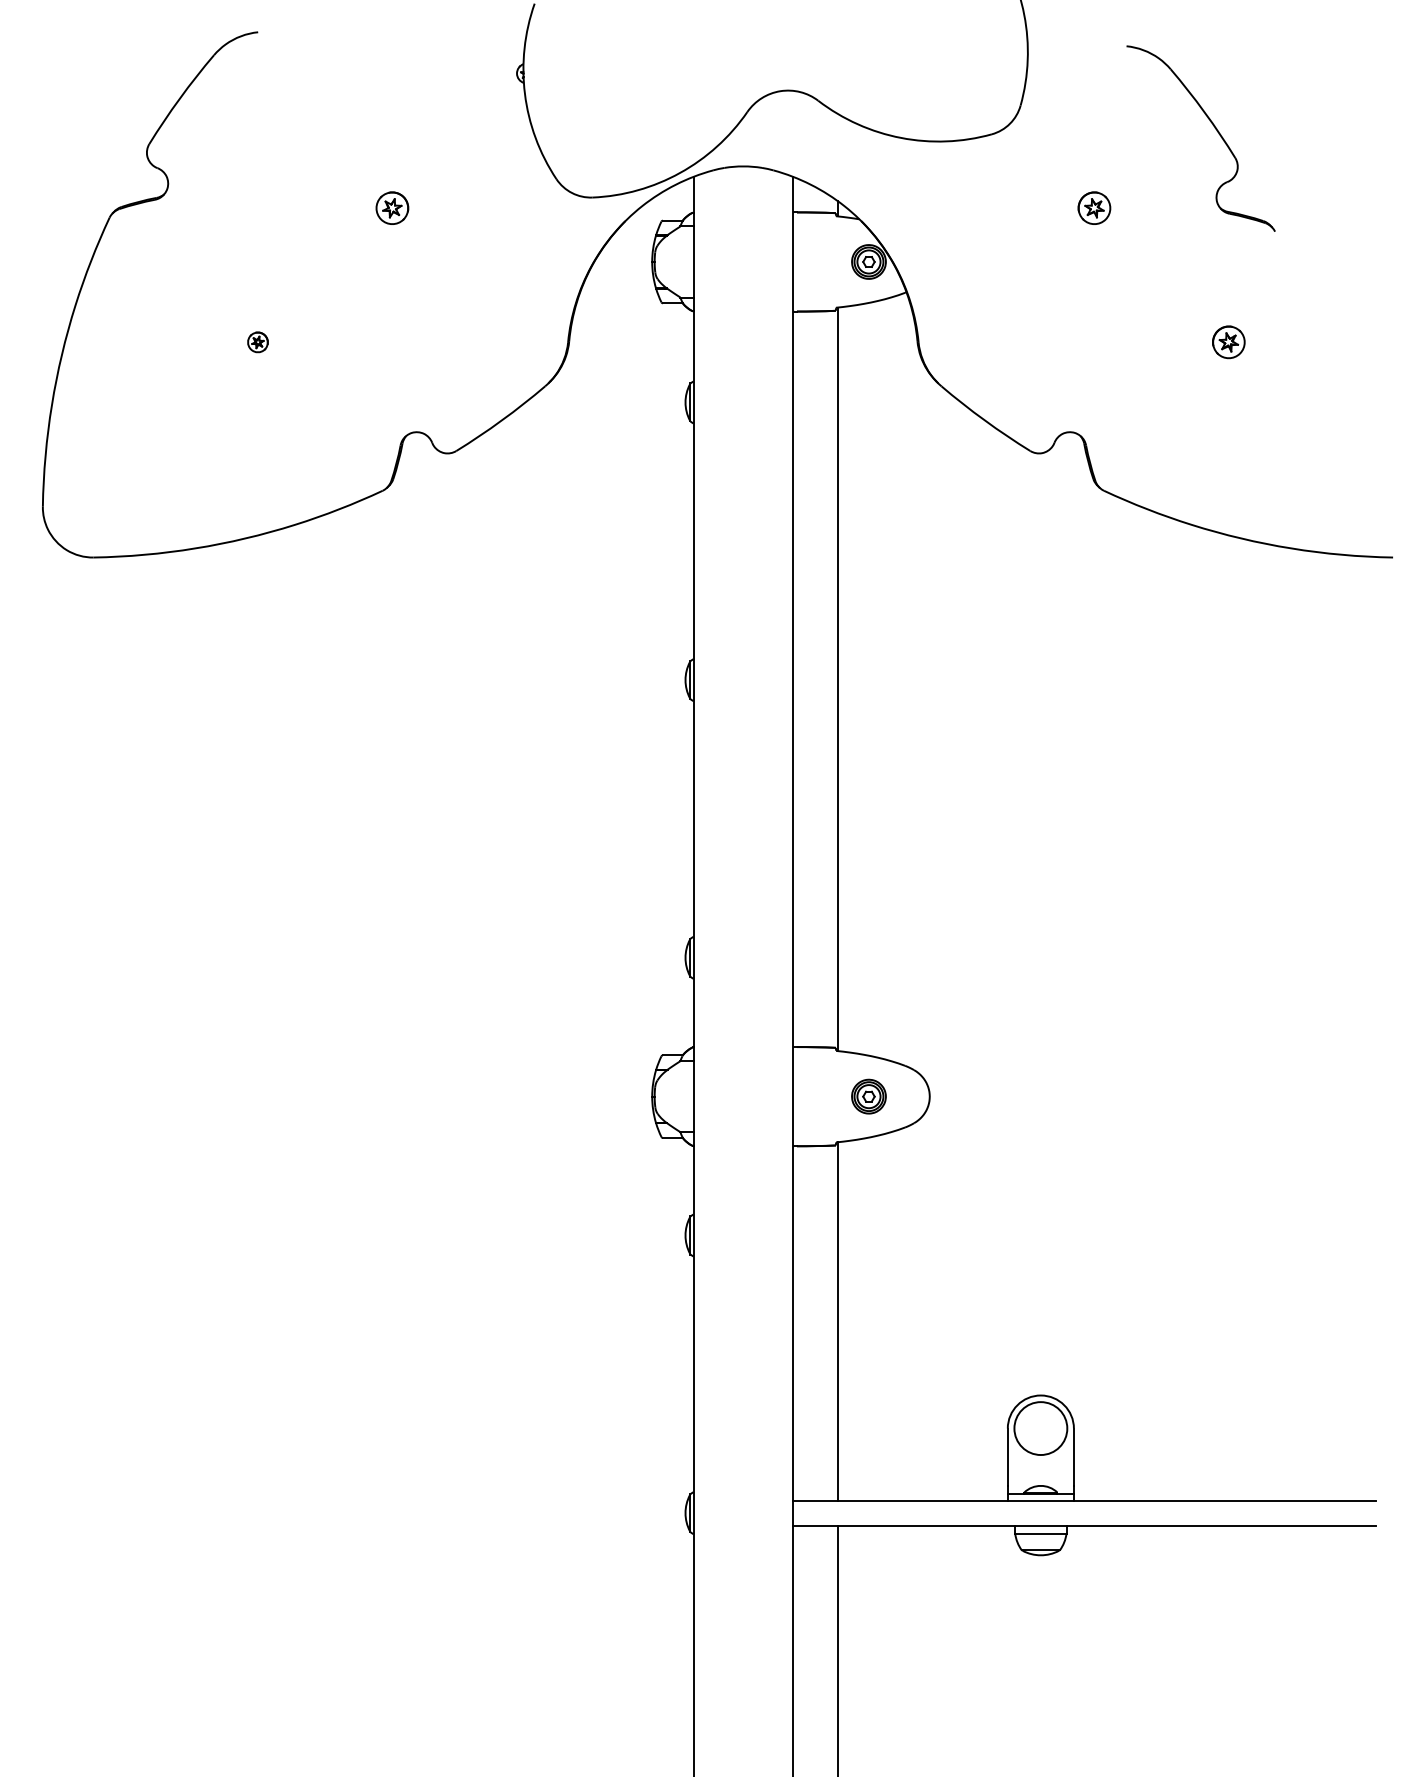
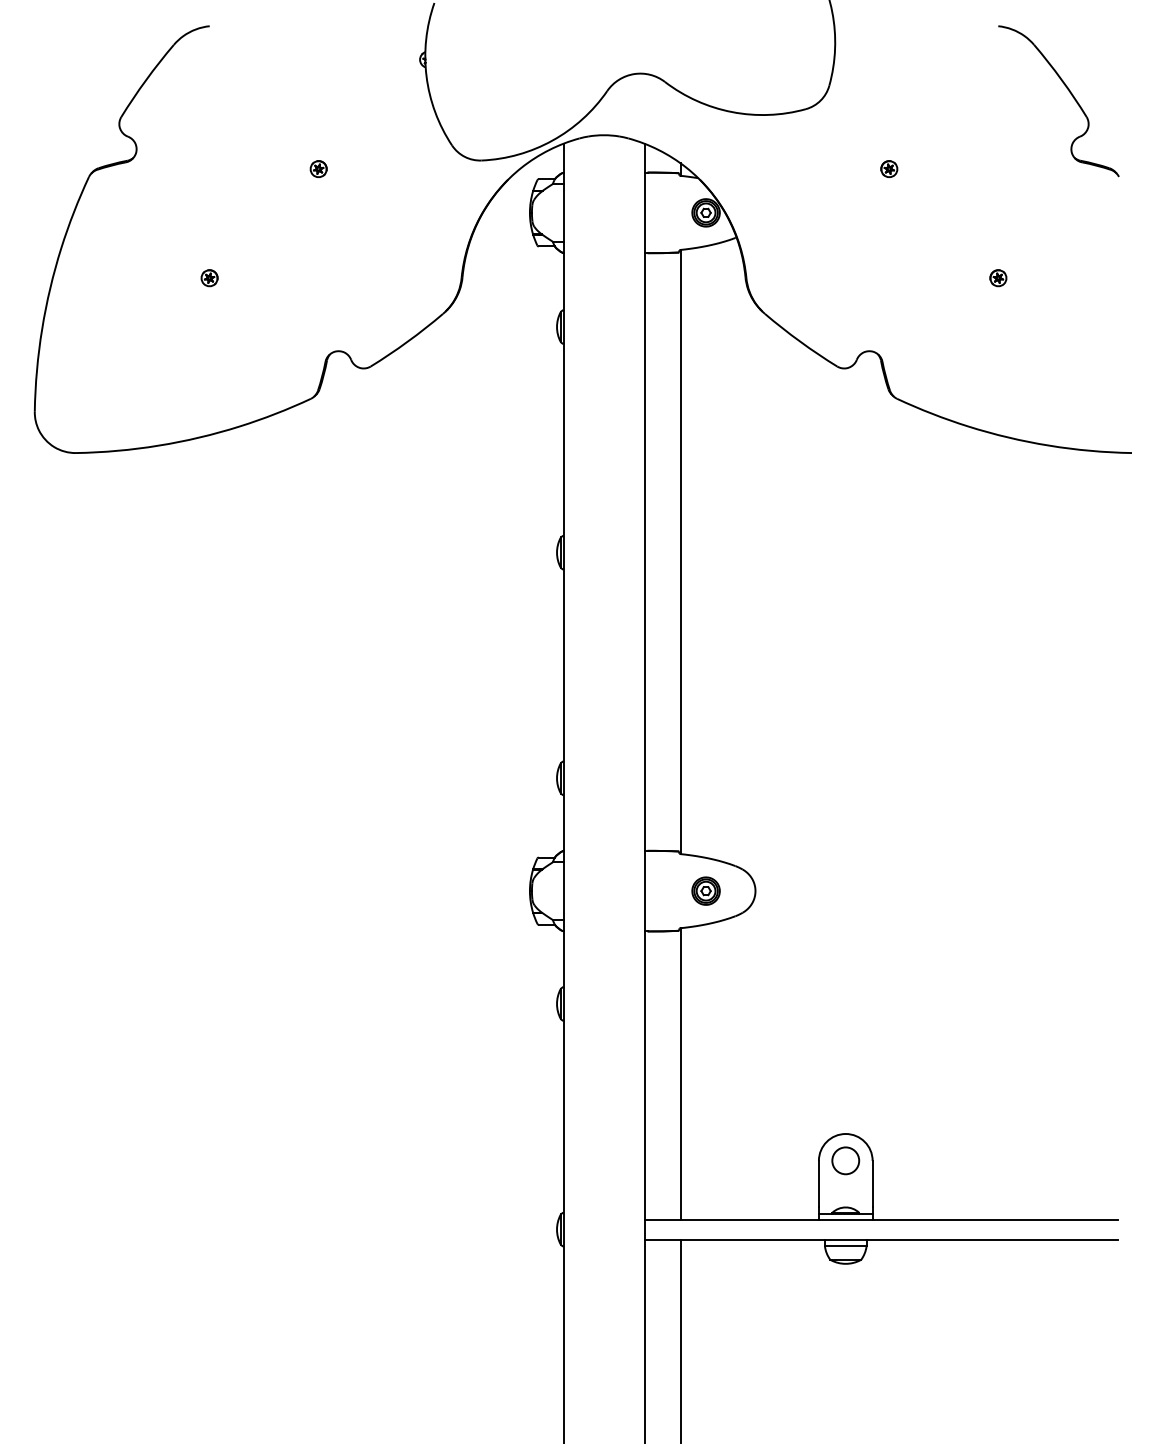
part: (1214, 128) -> (1069, 93), moved
part: (391, 207) -> (318, 168), size x0.62
part: (1094, 207) -> (889, 168), size x0.62
part: (1228, 342) -> (998, 278), size x0.62
circle: (1040, 1428) -> (845, 1160), size x0.62

